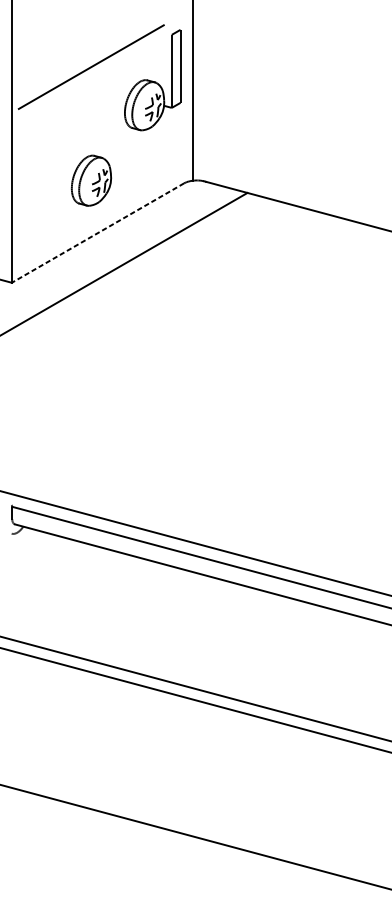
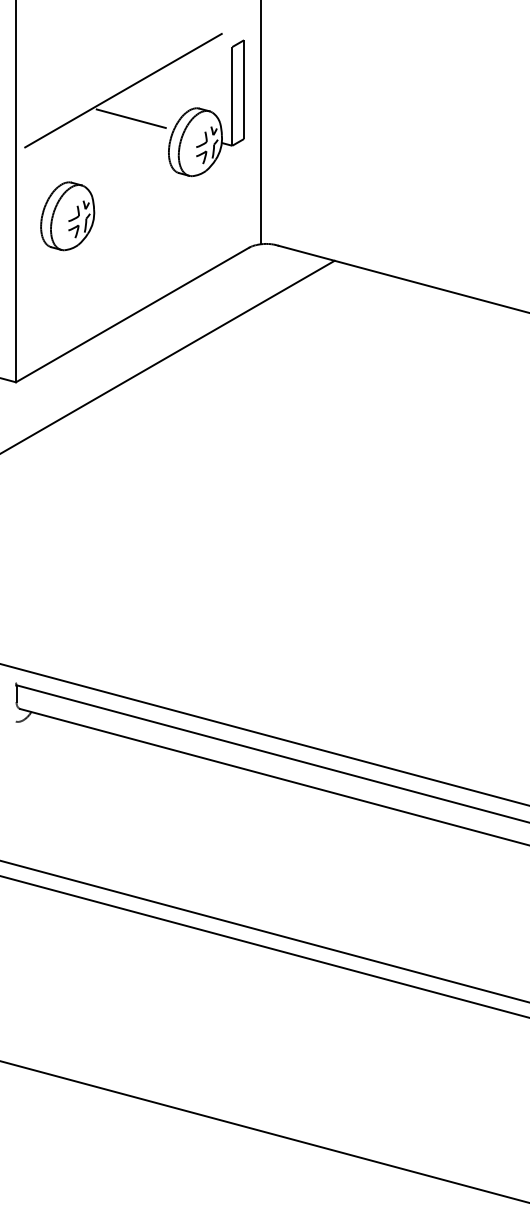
line: (96, 87) -> (130, 118), added
part: (91, 180) -> (67, 216), moved
line: (98, 233) -> (132, 315), dashed -> solid

